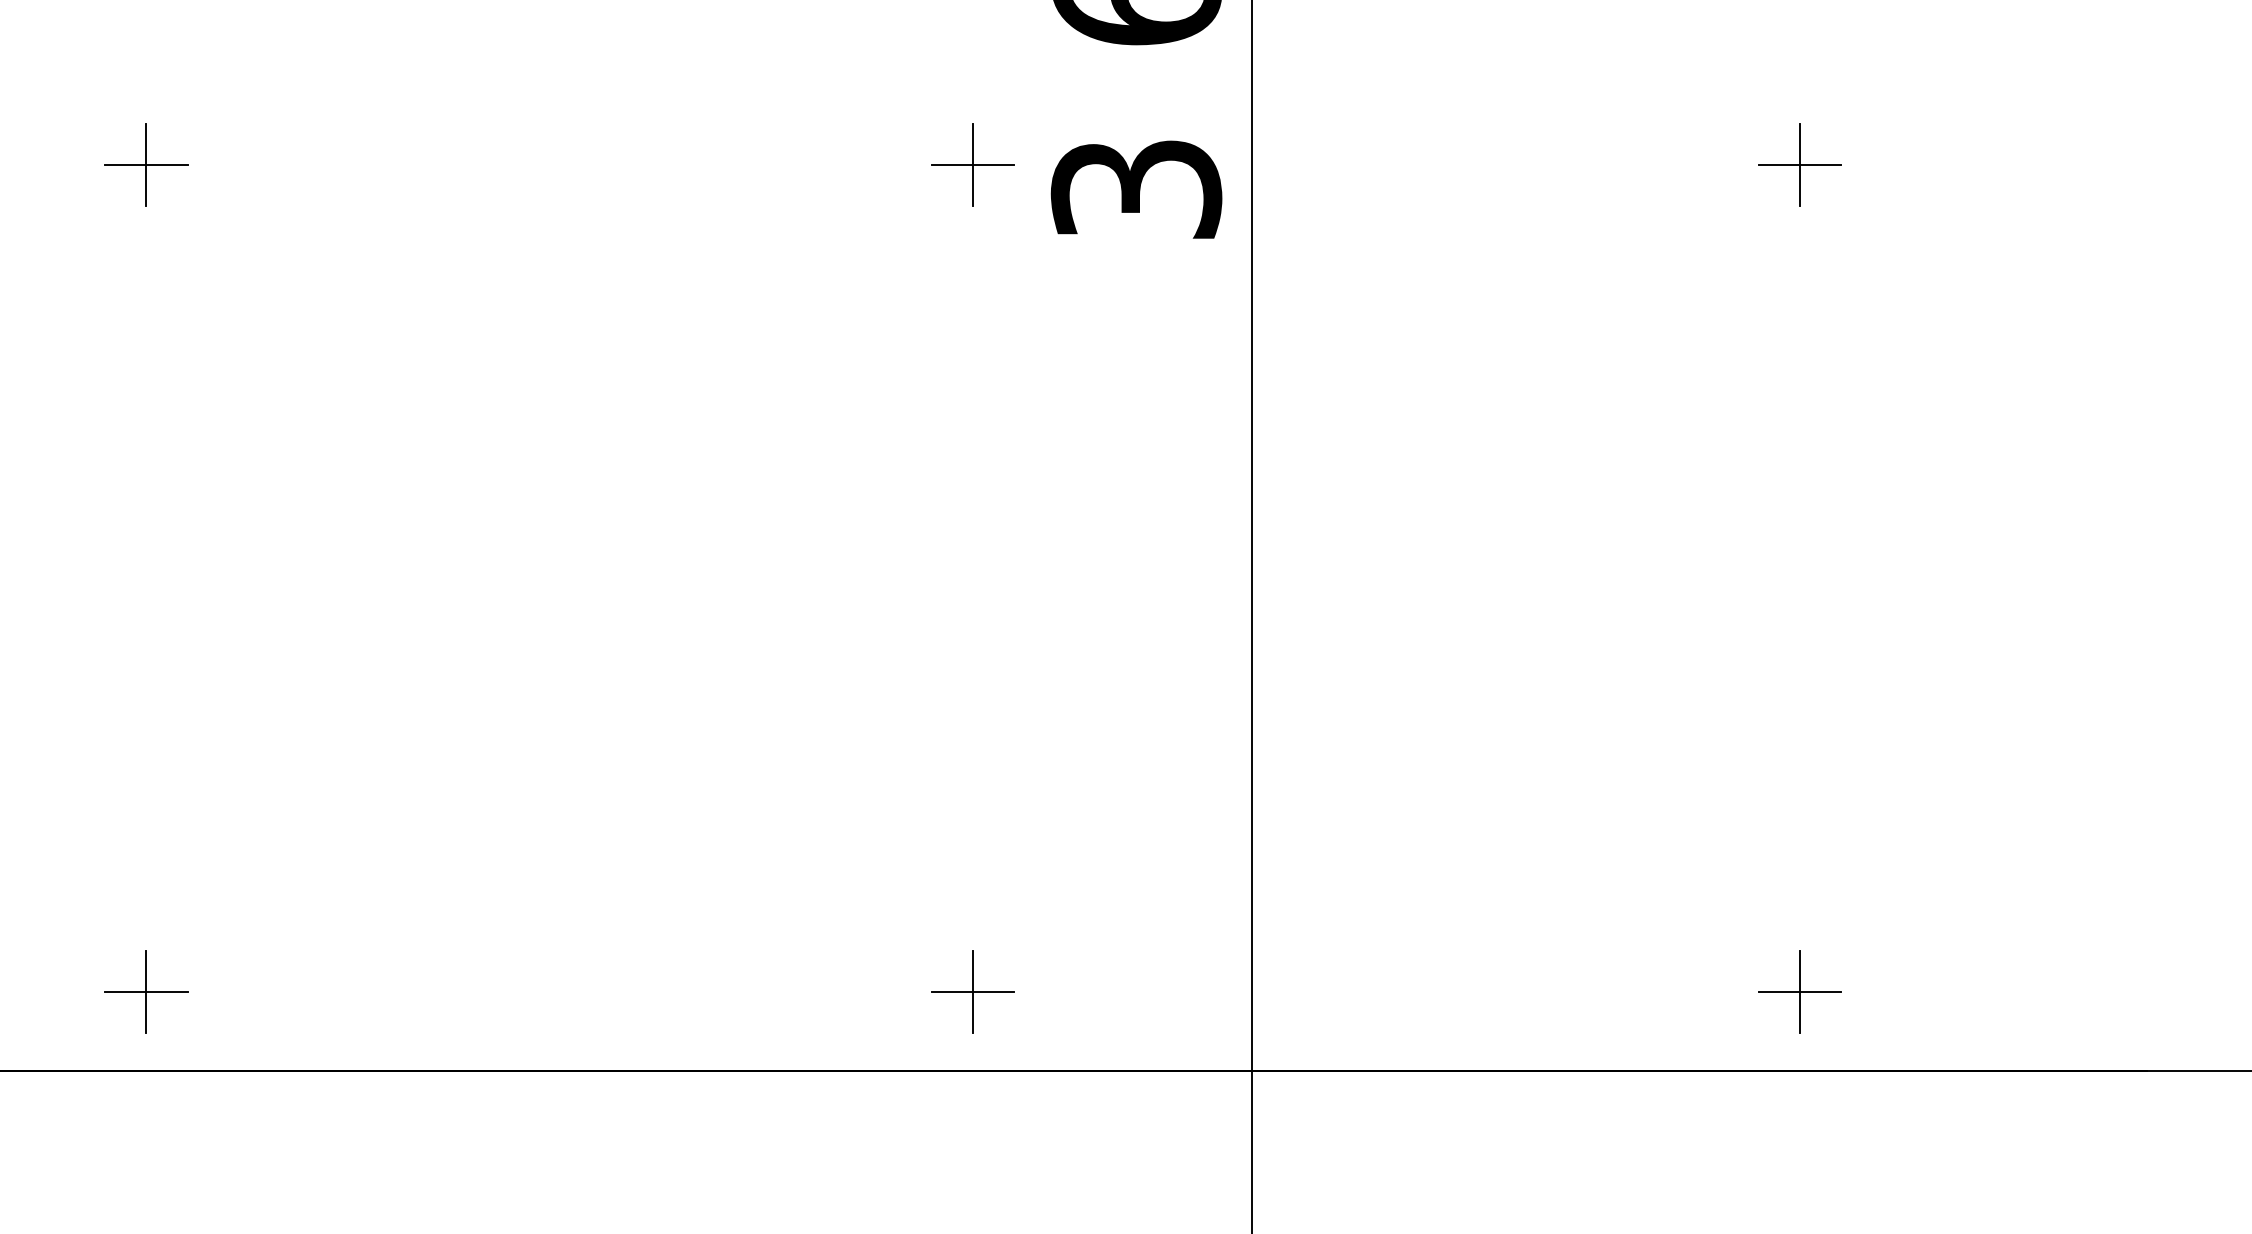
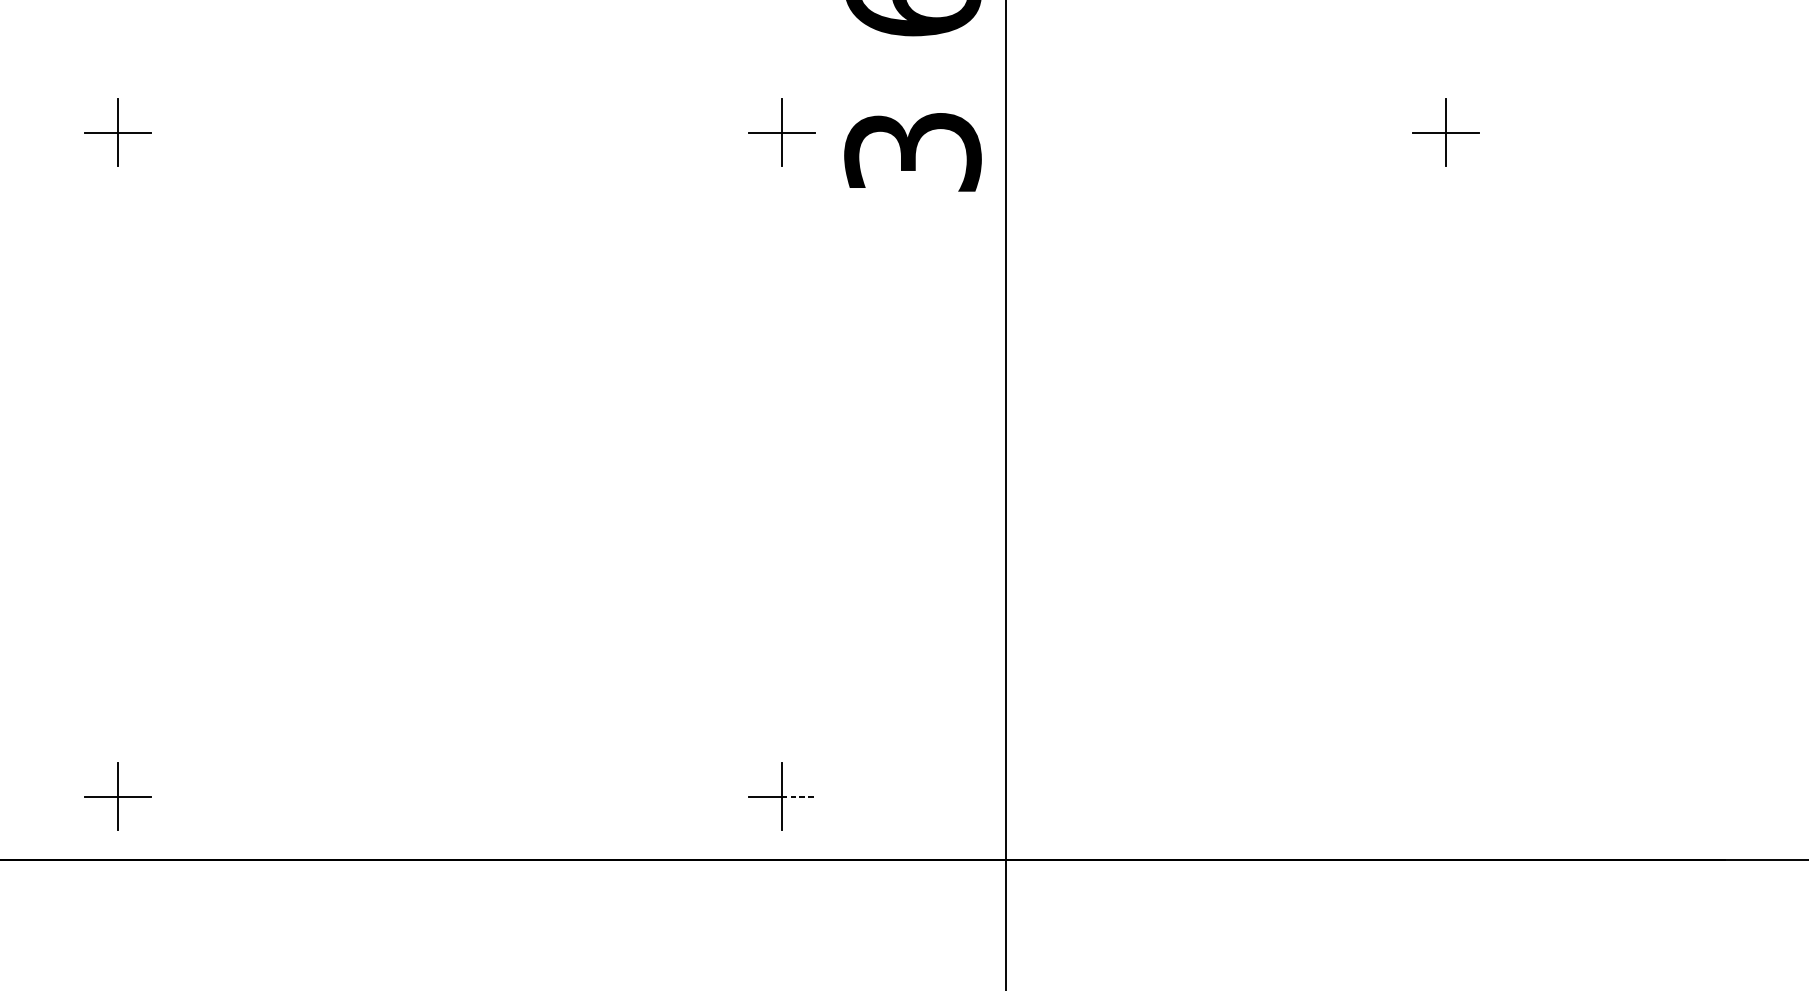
line: (993, 991) -> (798, 796), solid -> dashed
part: (1799, 991) -> (1445, 796), removed

